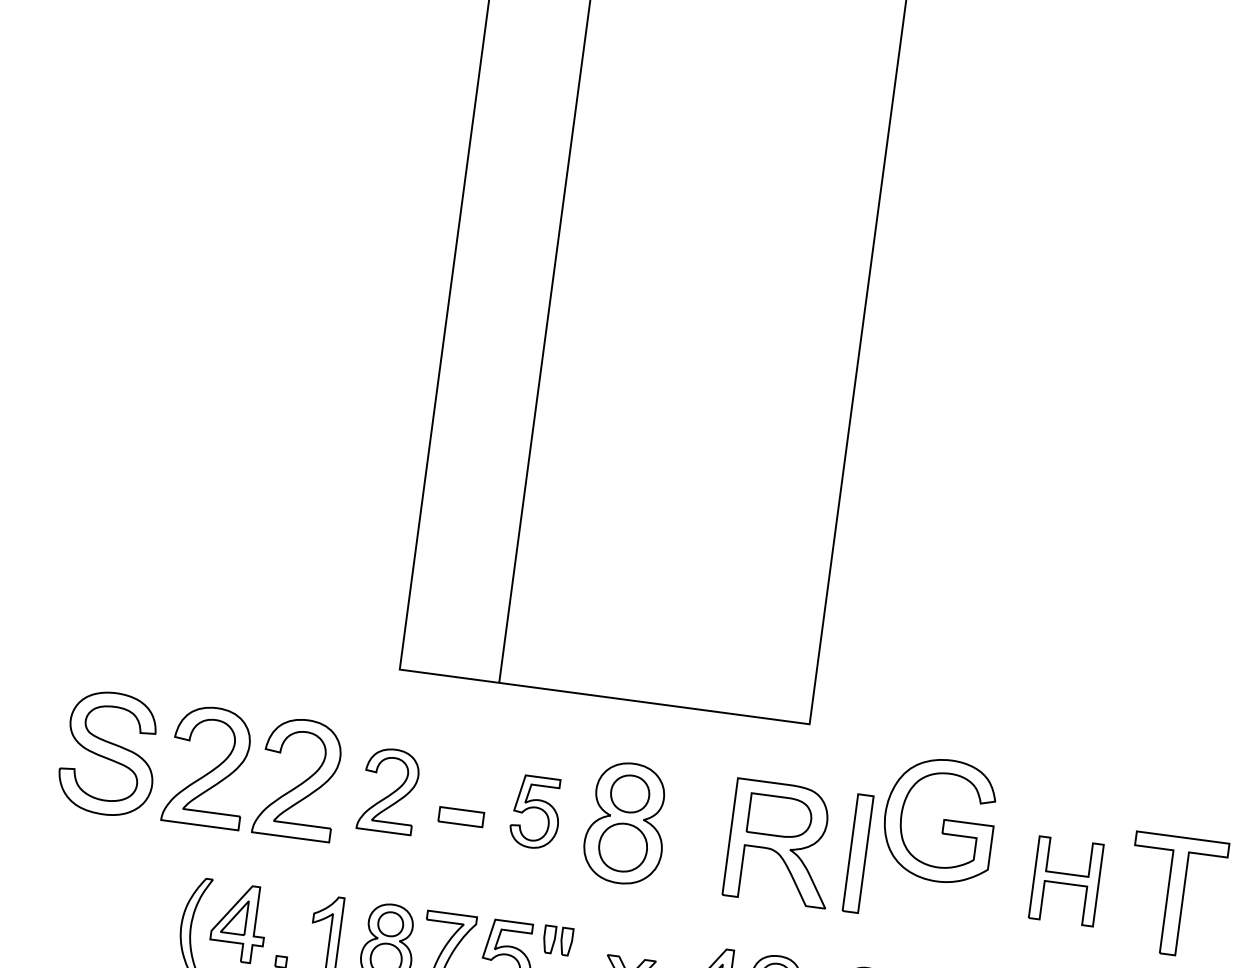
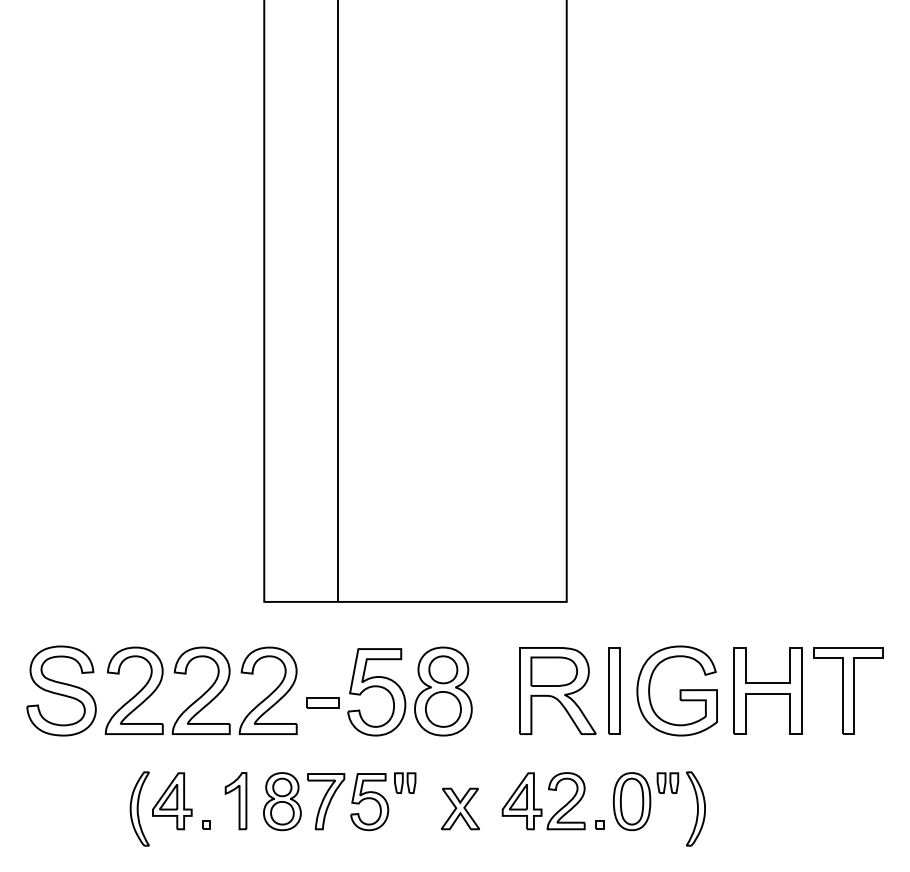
part: (388, 790) -> (267, 690), size x1.43
part: (535, 812) -> (376, 692), size x1.67
part: (938, 819) -> (676, 690), moved
part: (1065, 880) -> (767, 690), size x1.43

